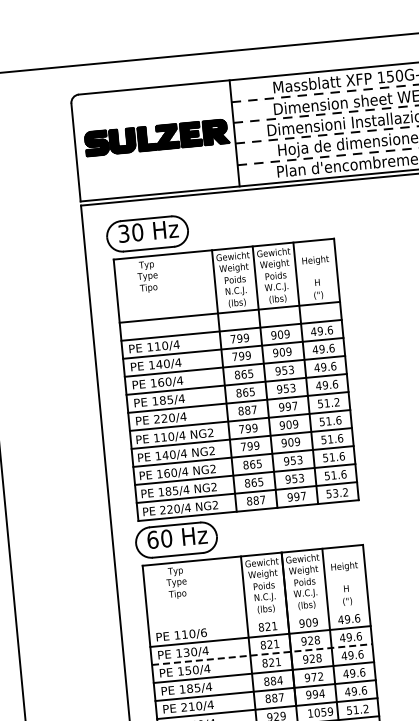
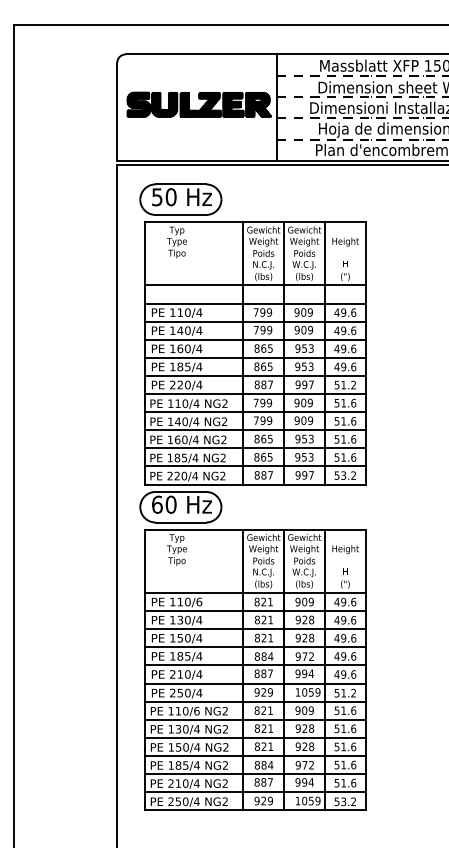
text: (124, 232) -> (157, 196), 30 -> 50
line: (258, 618) -> (255, 592), added
line: (262, 654) -> (255, 629), dashed -> solid

